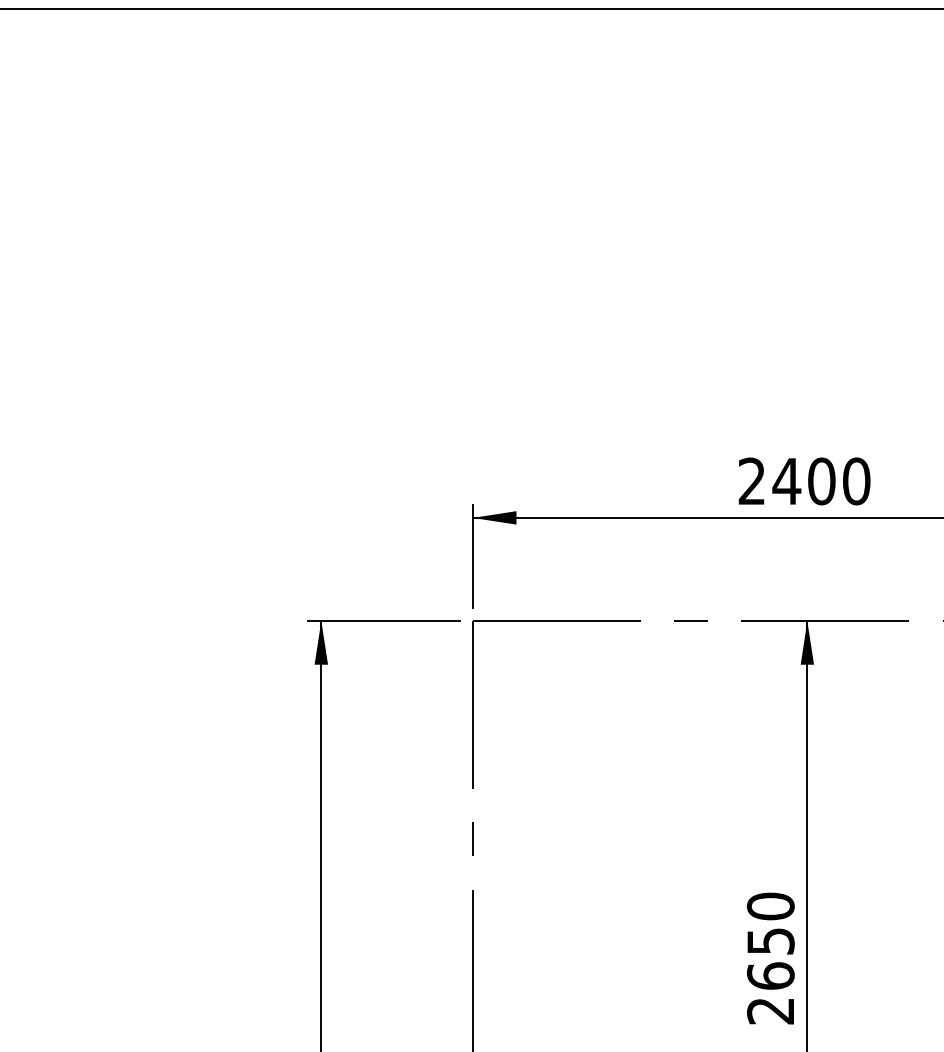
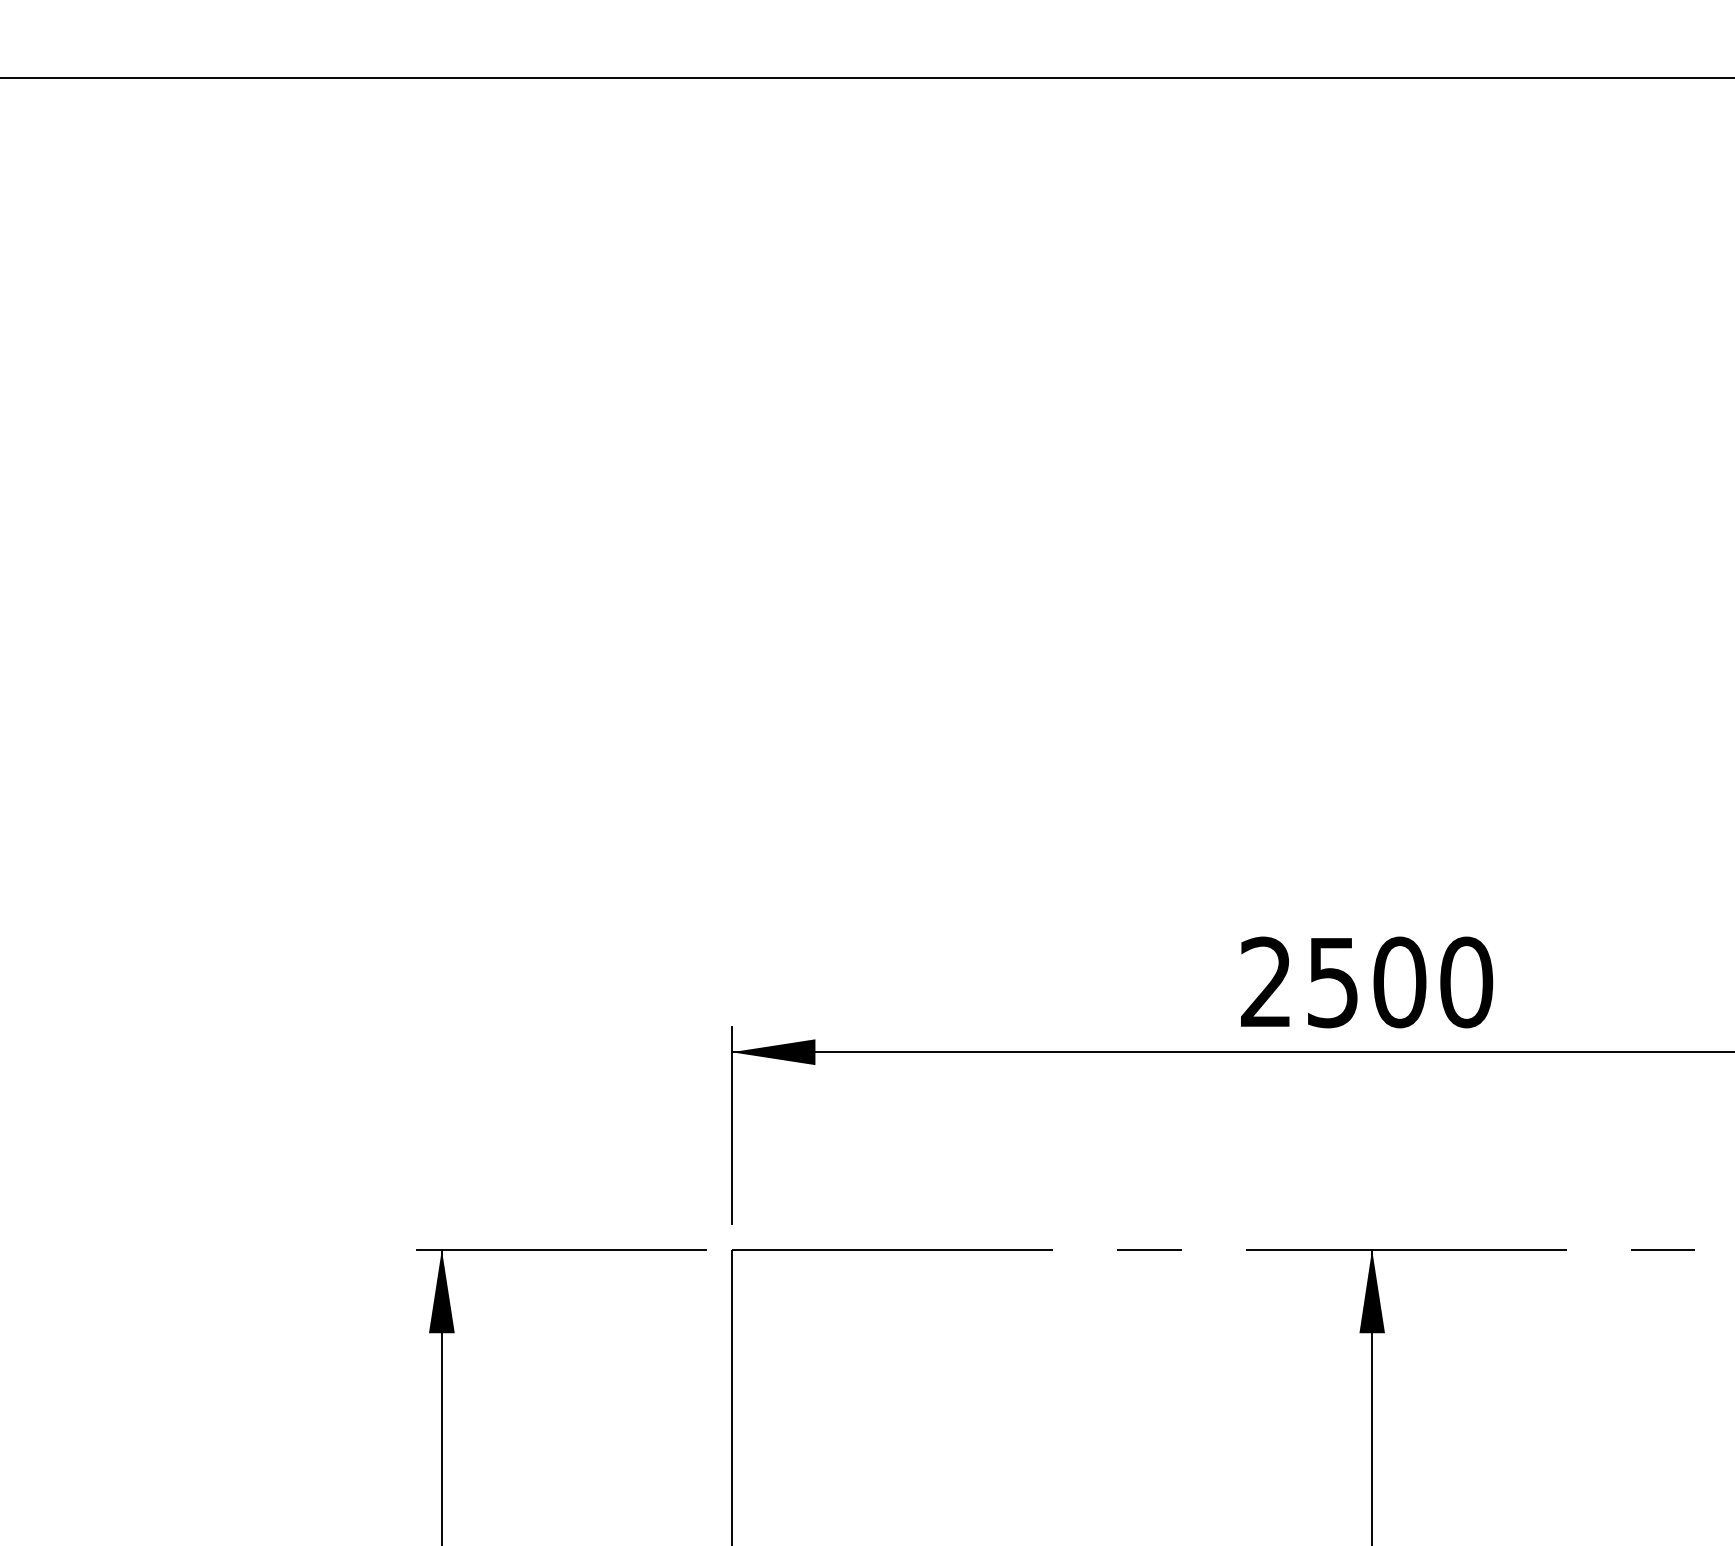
text: (786, 481) -> (1332, 982), 2400 -> 2500

